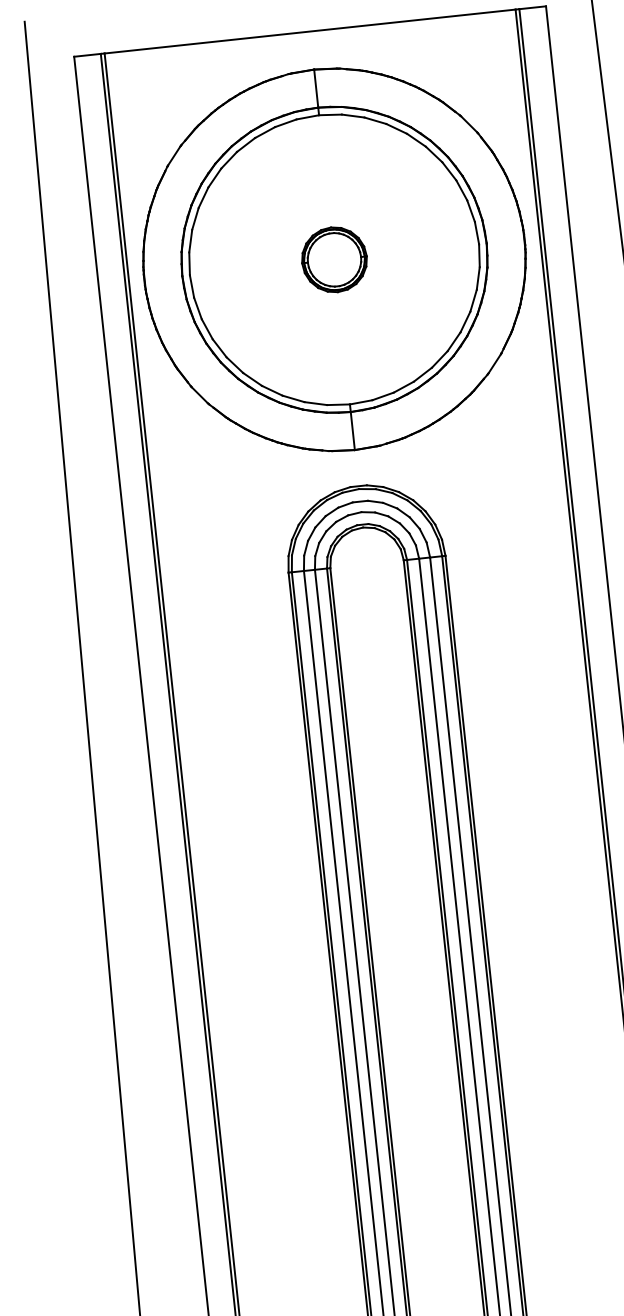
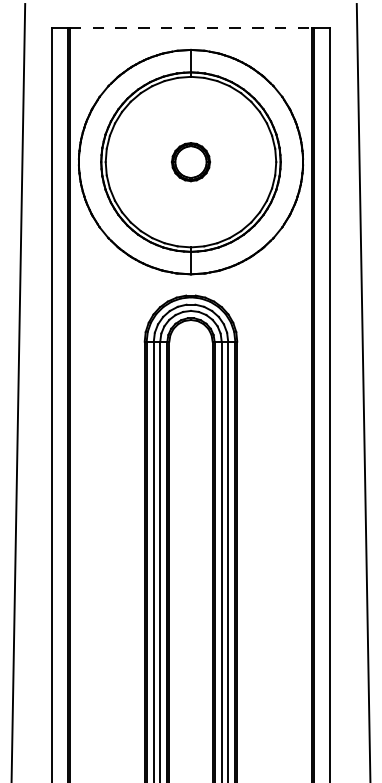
line: (310, 31) -> (191, 27), solid -> dashed

